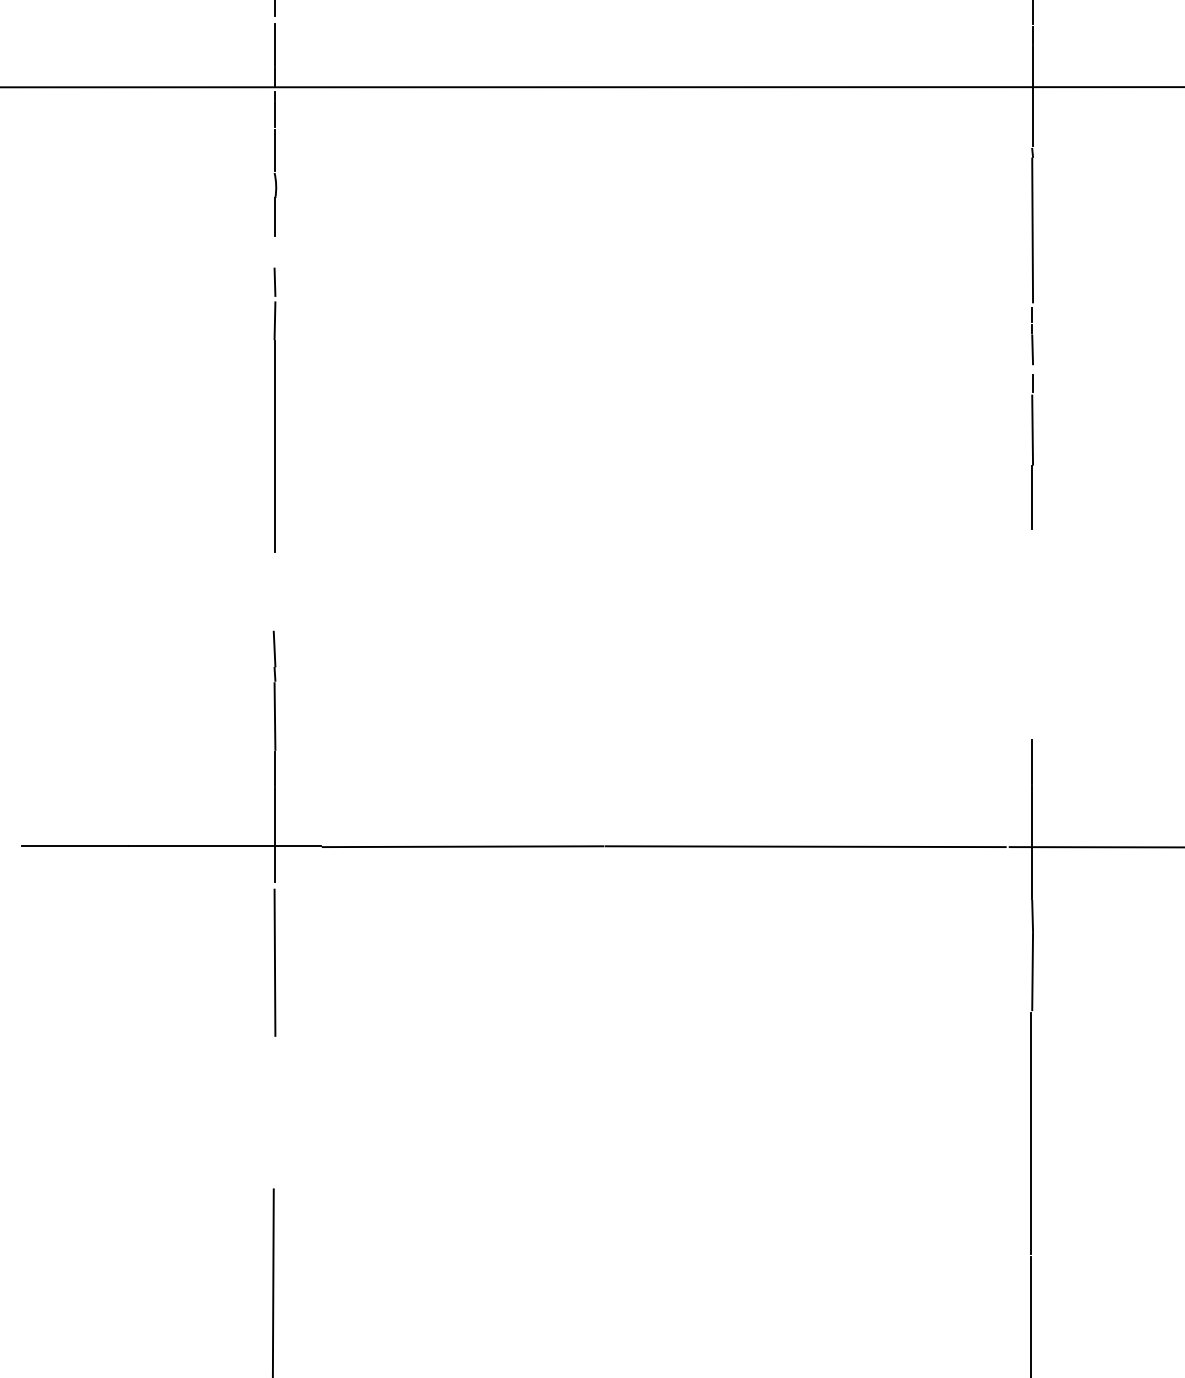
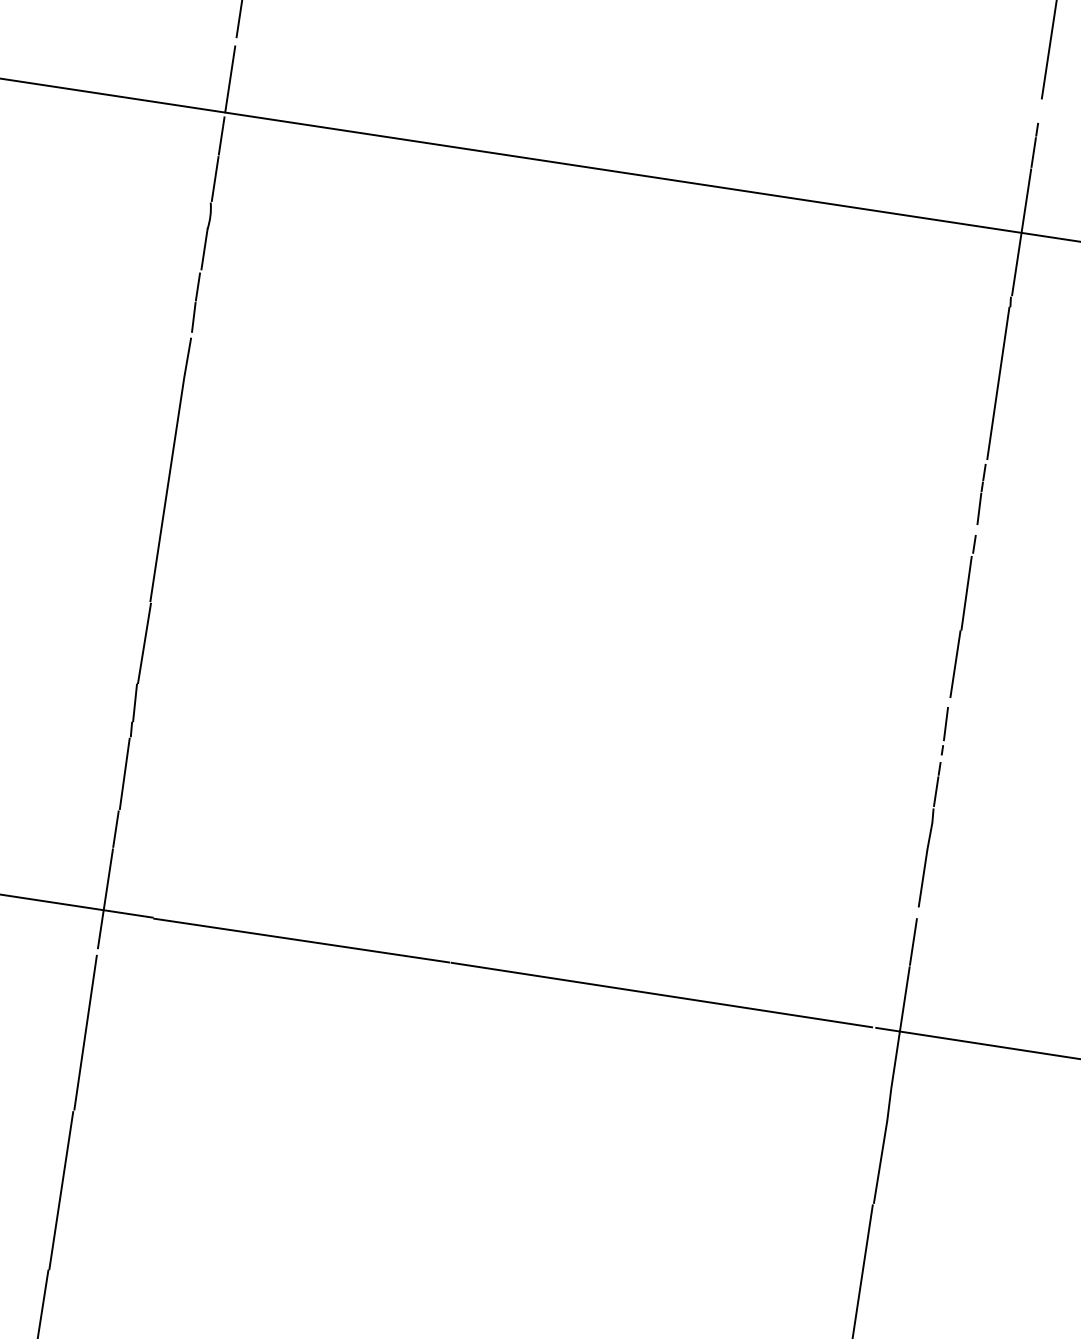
line: (274, 253) -> (197, 287), added
line: (274, 592) -> (143, 643), added
part: (1031, 633) -> (933, 806), added
line: (274, 1112) -> (61, 1189), added

